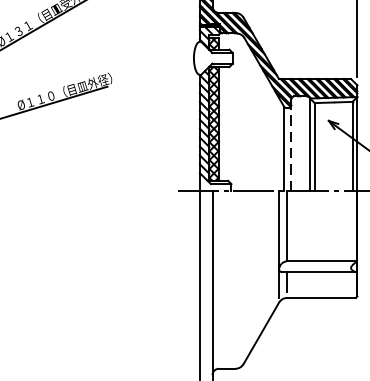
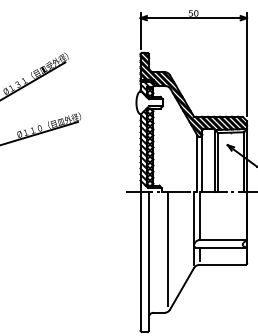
line: (291, 146) -> (202, 162), dashed -> solid
line: (239, 275) -> (167, 249), added

